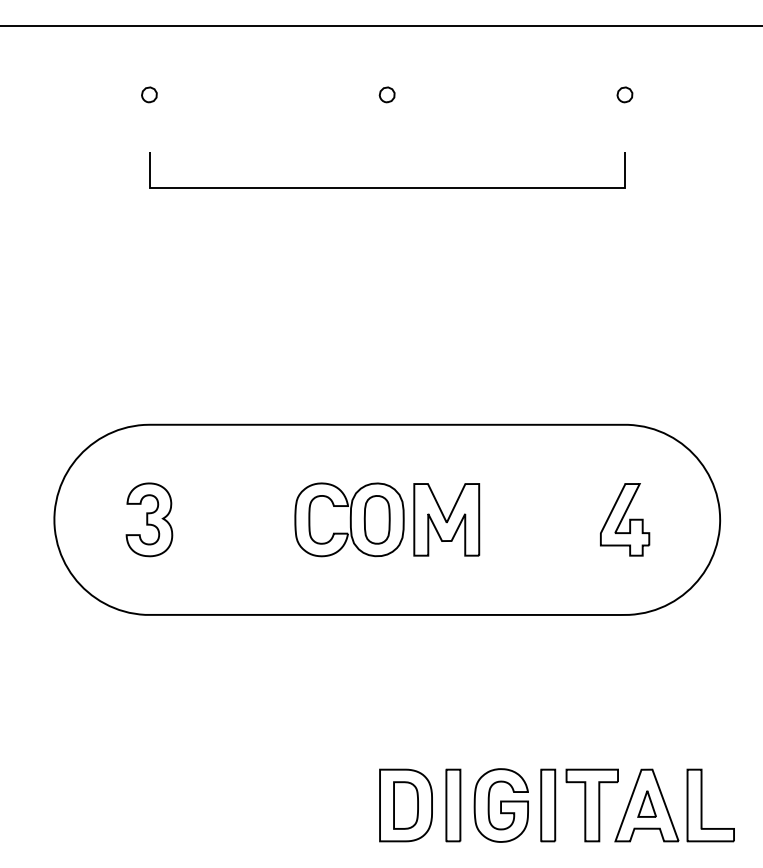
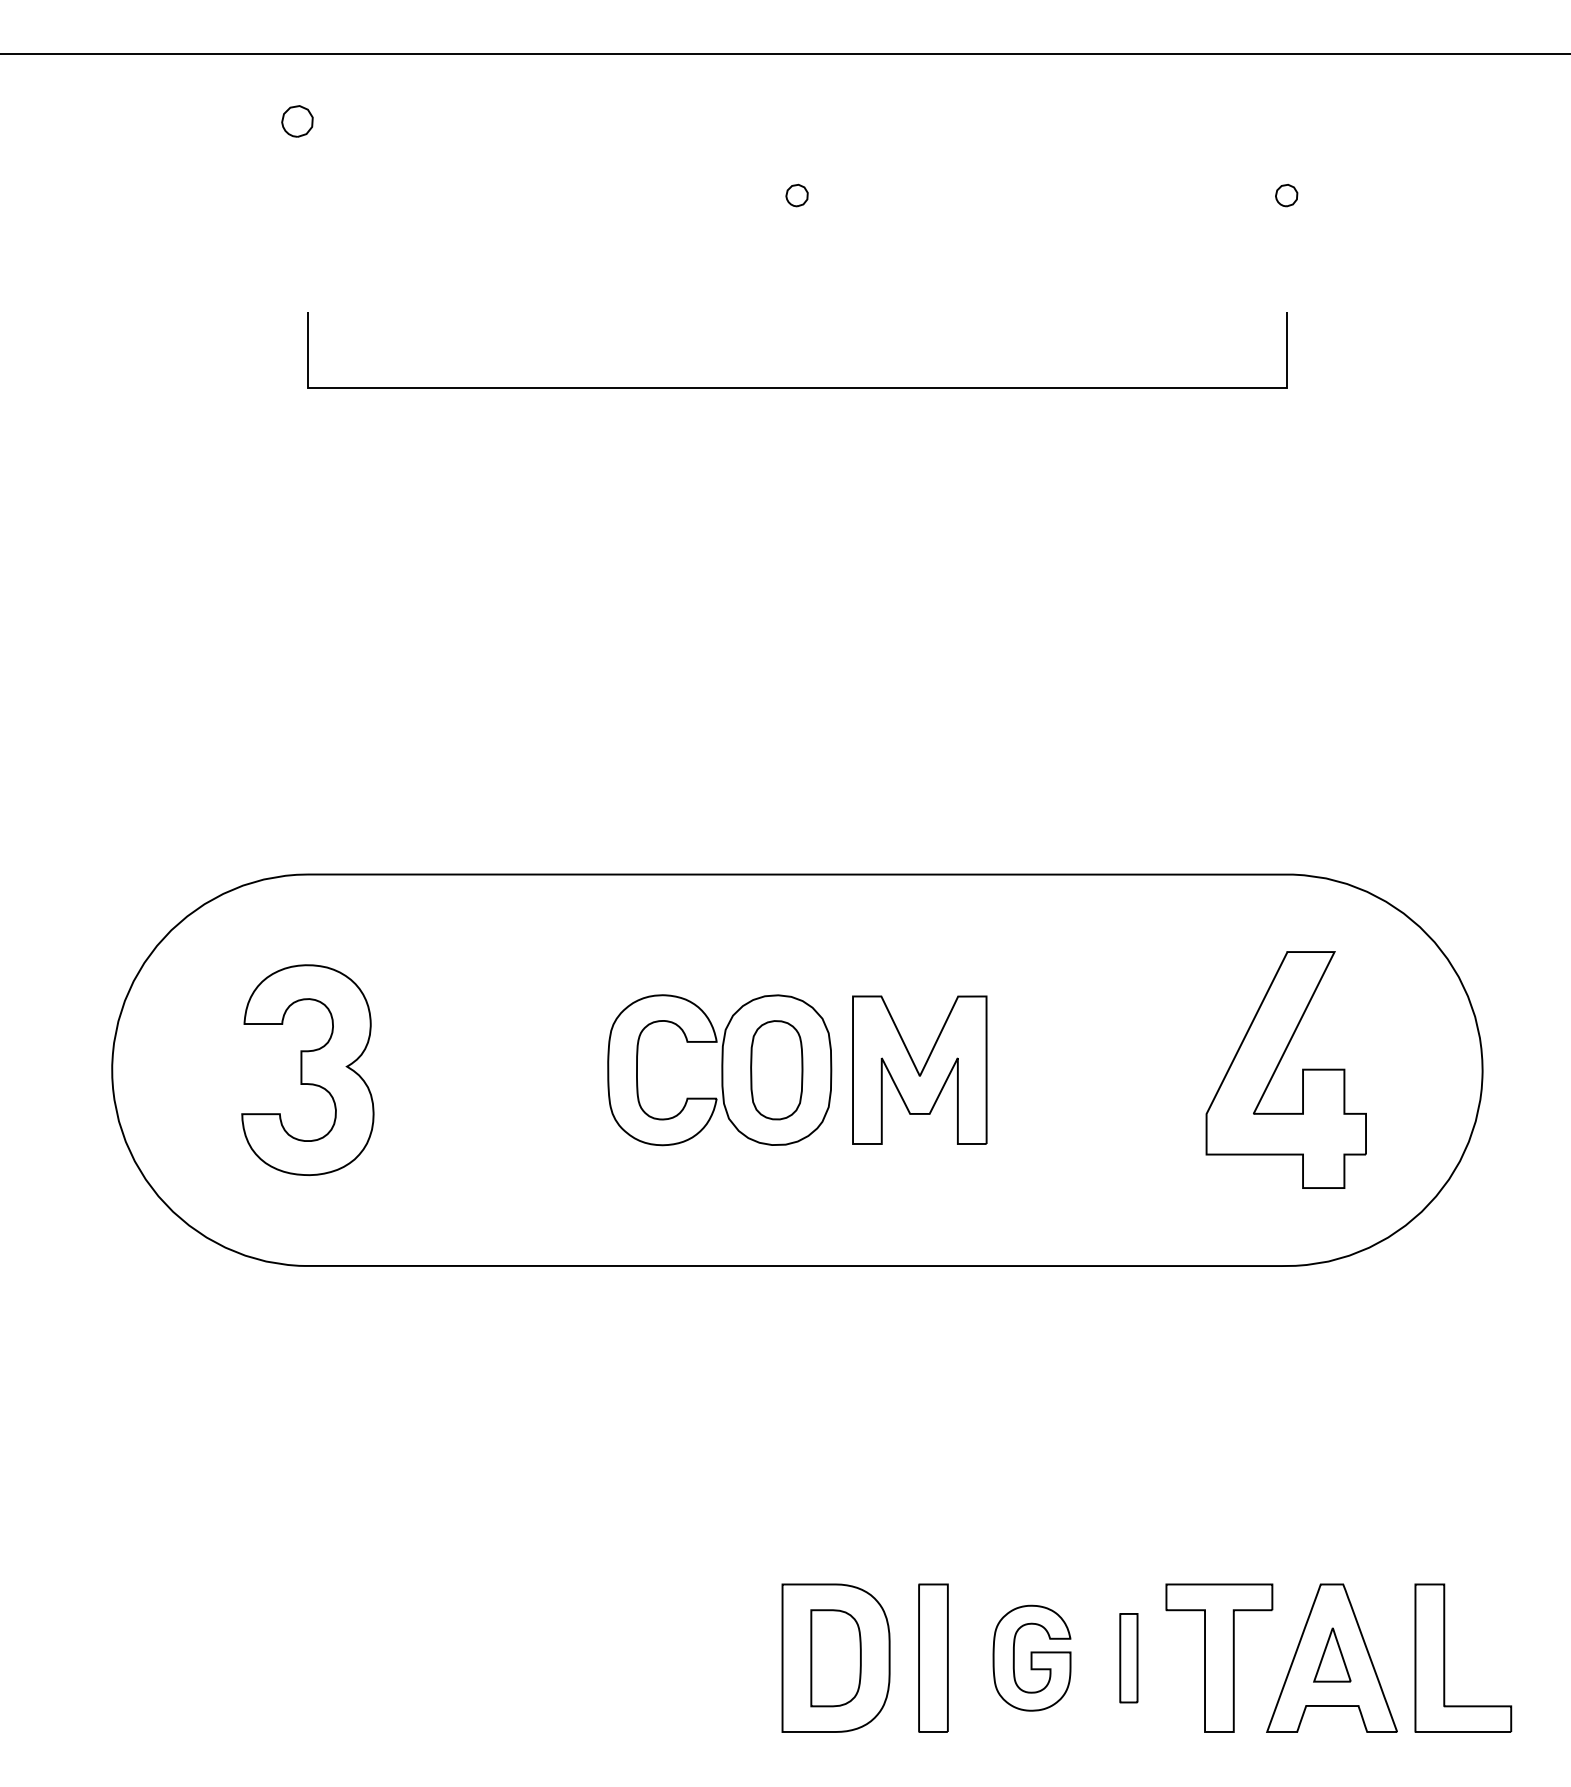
part: (149, 94) -> (297, 120), moved
part: (386, 94) -> (795, 194), size x0.7
part: (624, 94) -> (1285, 194), size x0.7
part: (149, 519) -> (307, 1069), size x1.4
part: (625, 519) -> (1287, 1069), size x1.6
part: (500, 805) -> (1030, 1658), size x0.7
part: (548, 805) -> (1129, 1658), size x0.6

